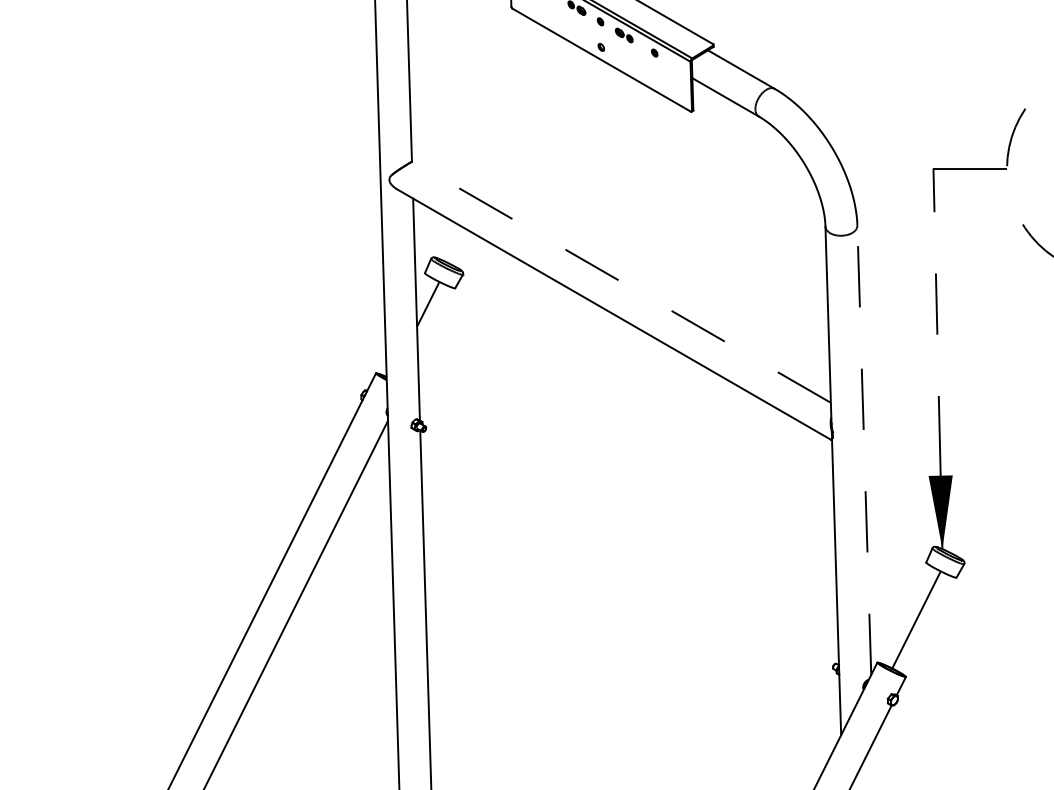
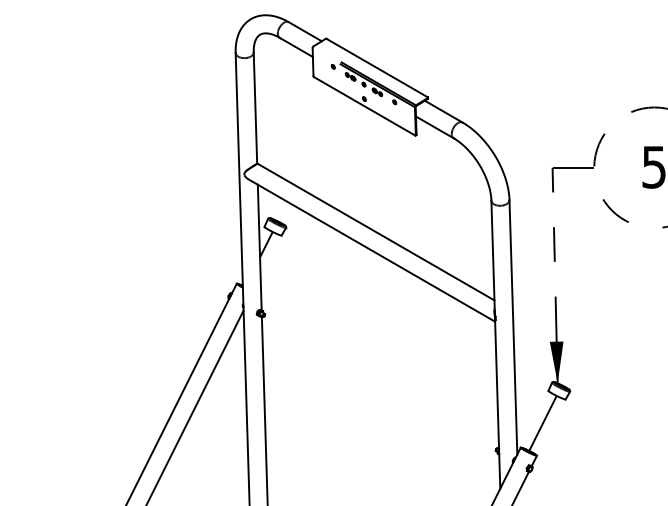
line: (622, 282) -> (376, 232), dashed -> solid
line: (864, 448) -> (513, 326), dashed -> solid

